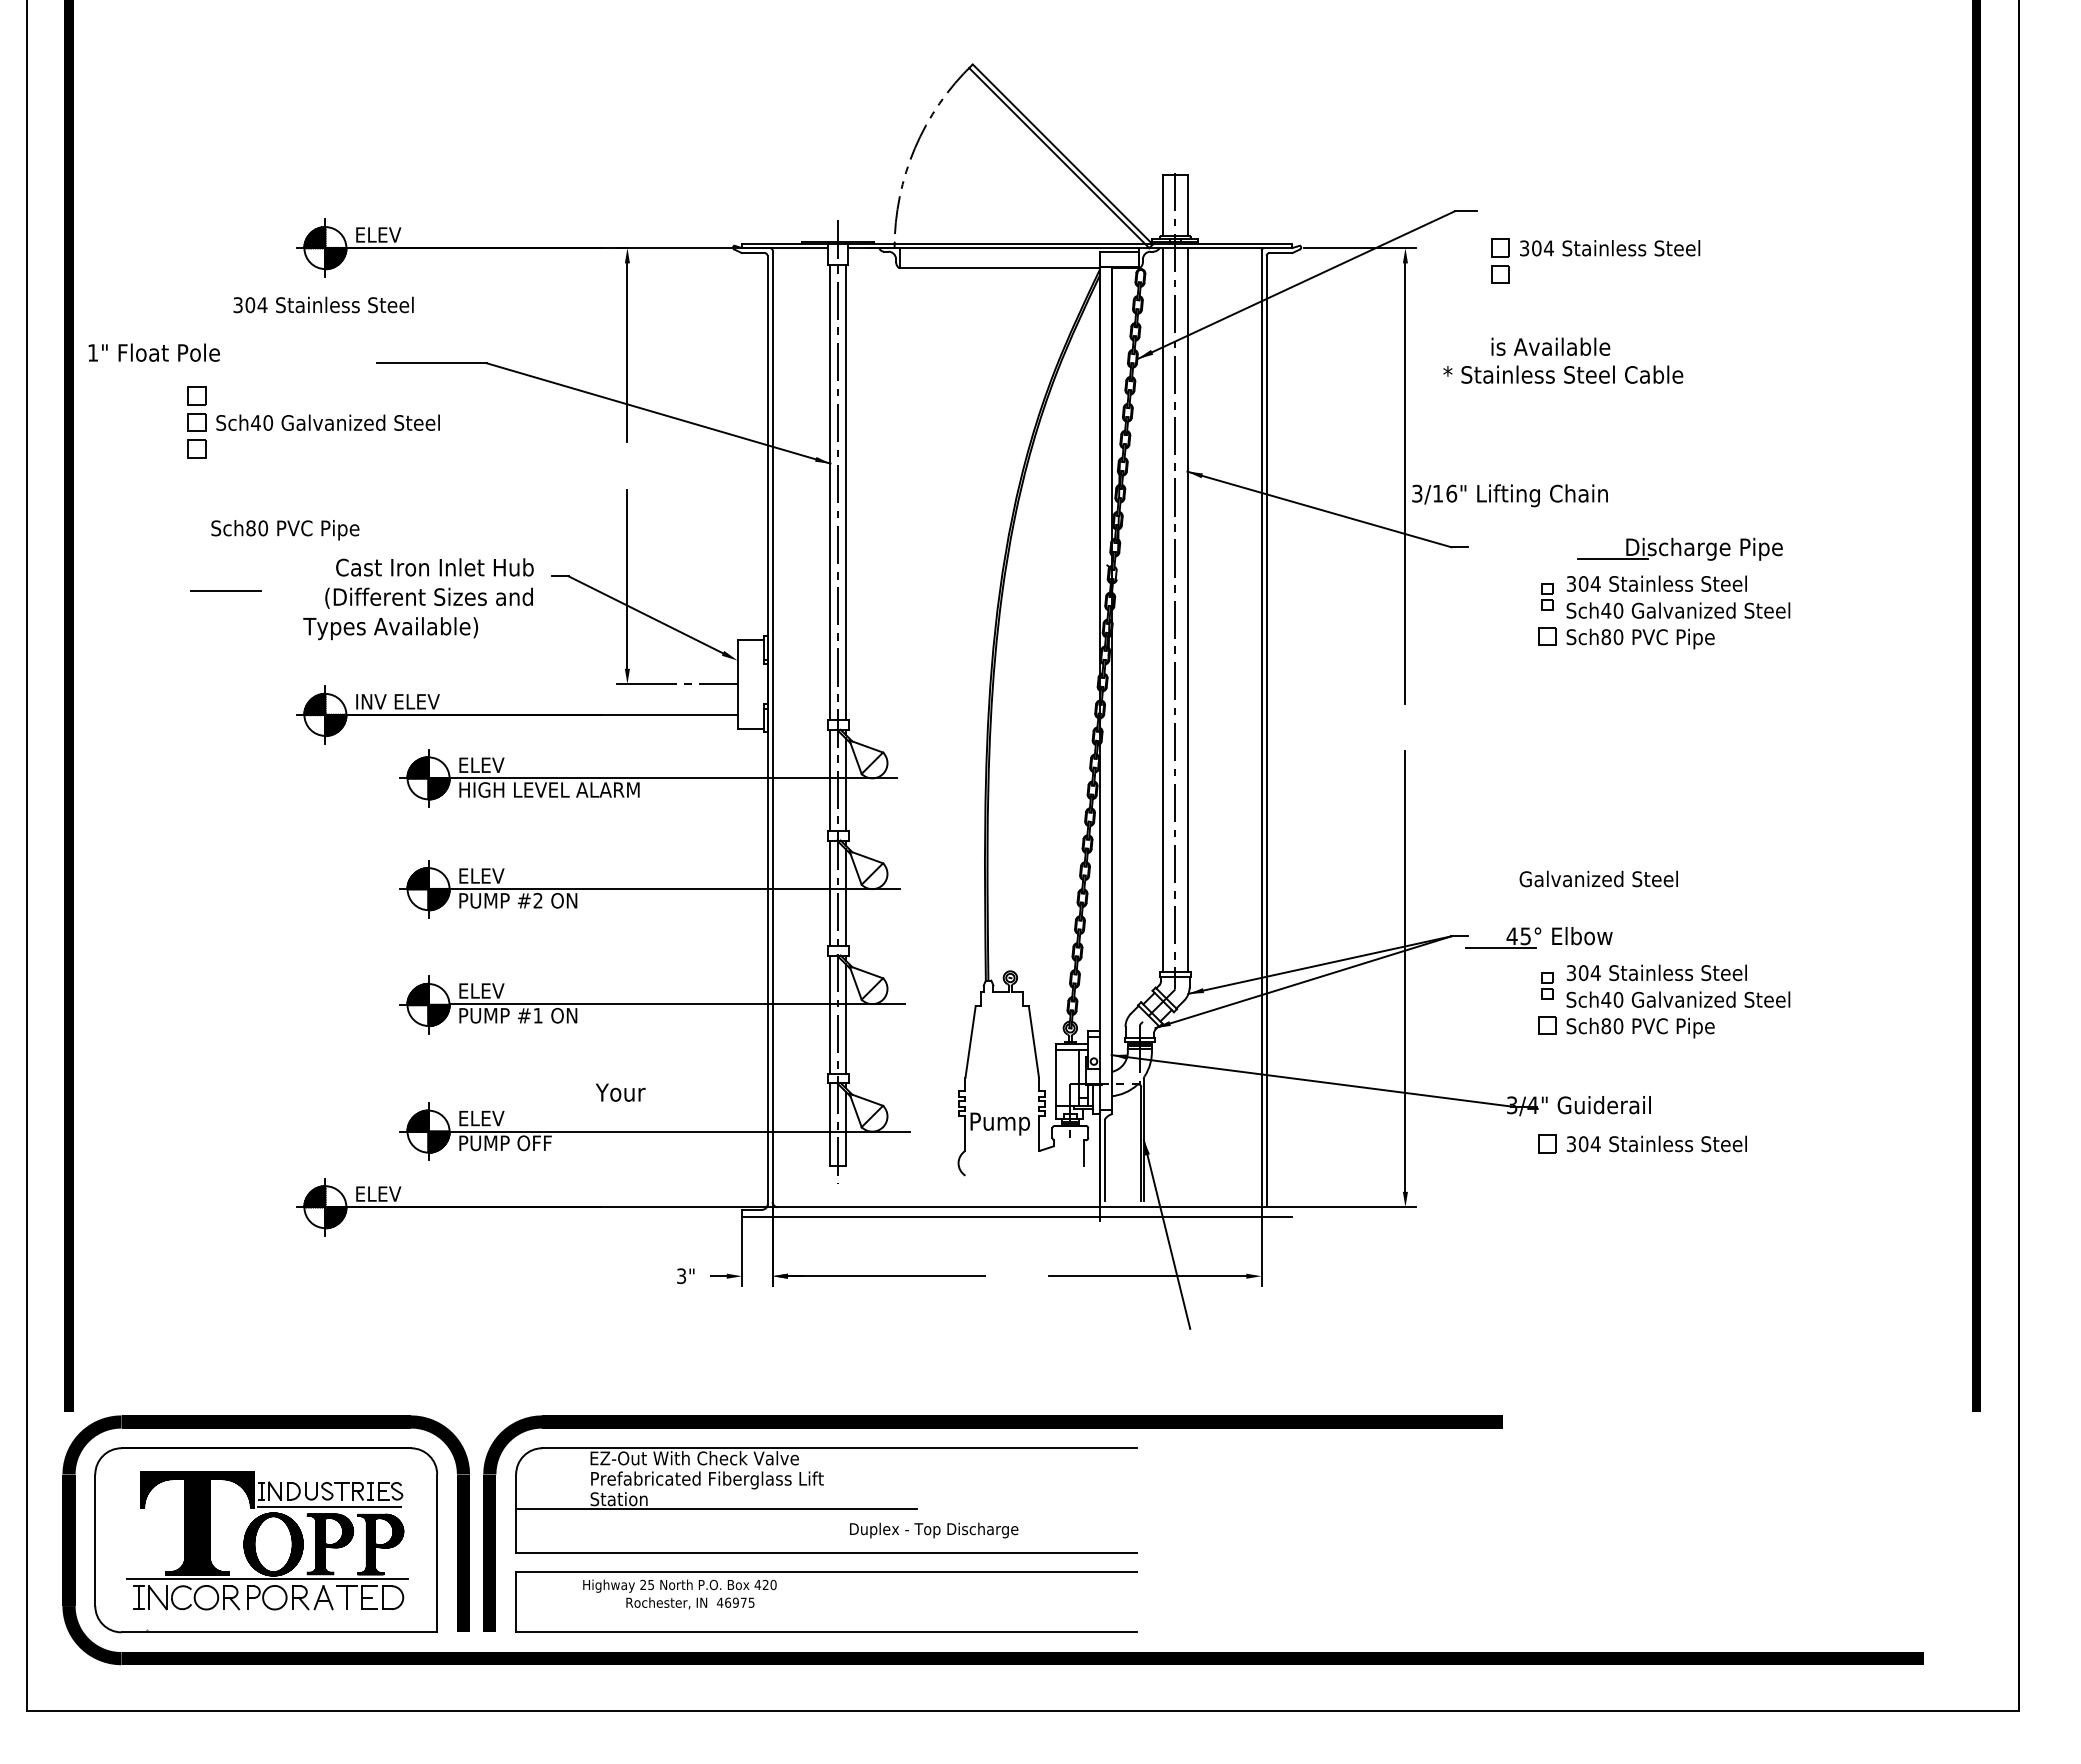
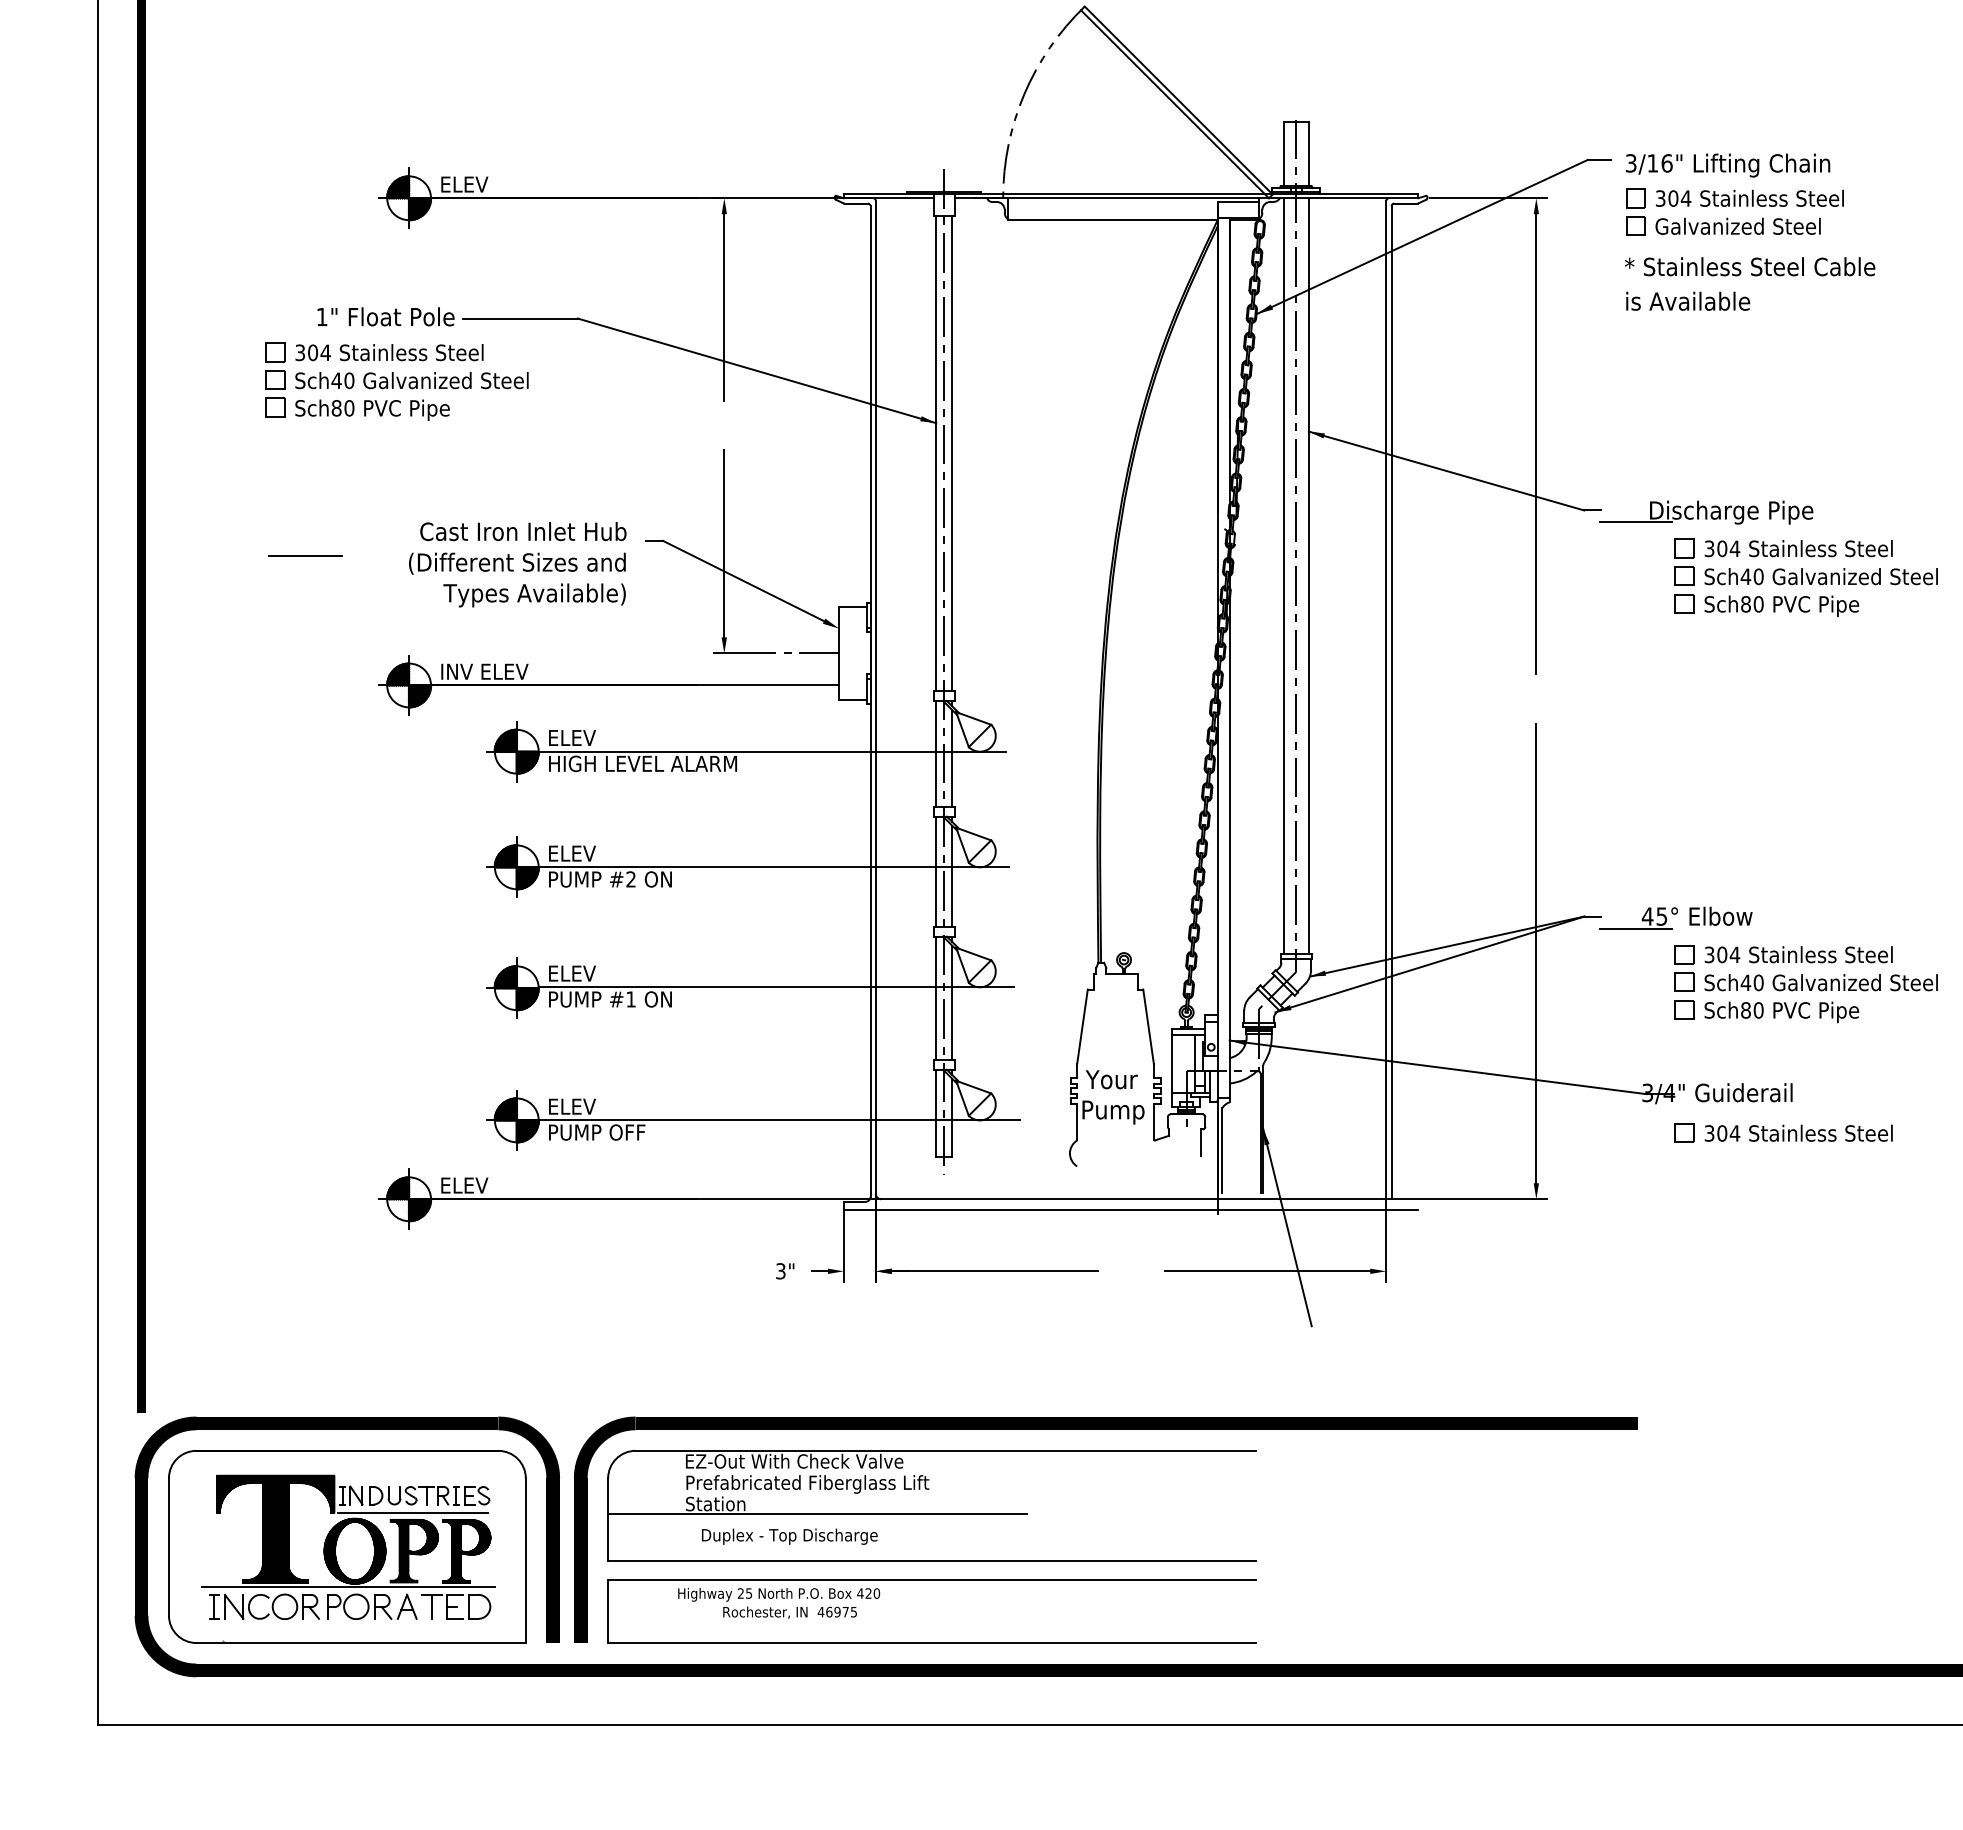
text: (323, 304) -> (389, 352), moved
text: (153, 352) -> (385, 316), moved
text: (1563, 374) -> (1750, 266), moved
text: (1509, 495) -> (1727, 165), moved
text: (285, 530) -> (372, 410), moved
part: (1679, 548) -> (1705, 511), moved
part: (1547, 596) -> (1684, 561), size x1.67
text: (390, 628) -> (534, 595), moved
text: (1598, 878) -> (1737, 225), moved
part: (1547, 985) -> (1684, 967), size x1.67
text: (620, 1092) -> (1111, 1079), moved
text: (934, 1530) -> (790, 1536), moved

